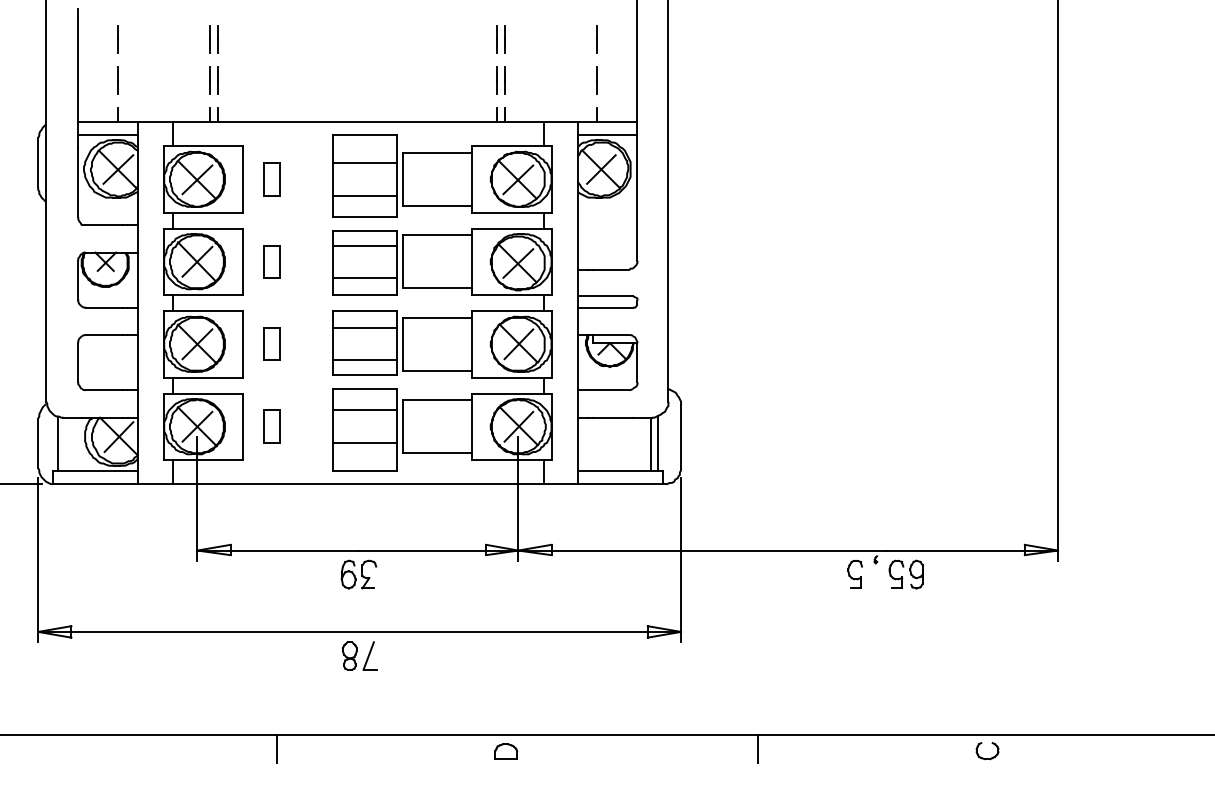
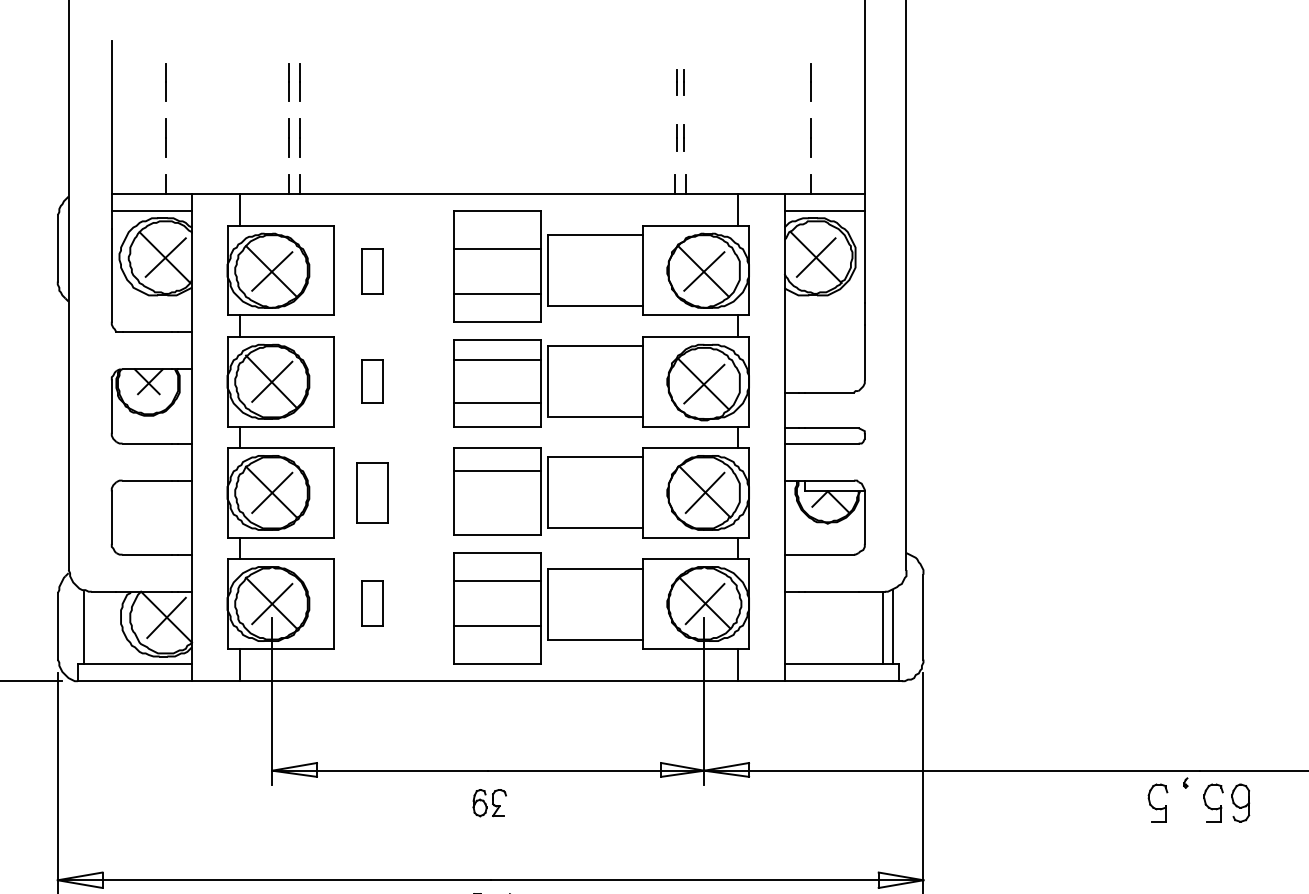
part: (500, 39) -> (680, 82), size x0.7
part: (500, 80) -> (680, 137), size x0.7
part: (271, 343) -> (371, 491), size x1.4
line: (364, 360) -> (497, 514), removed
part: (358, 574) -> (489, 802), size x0.7

